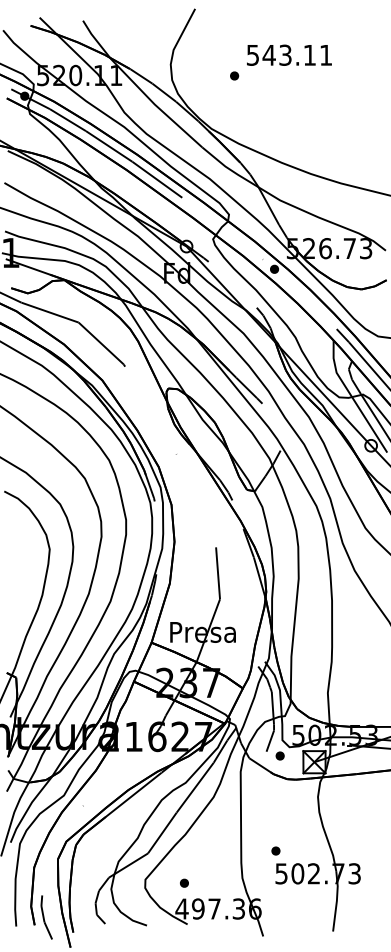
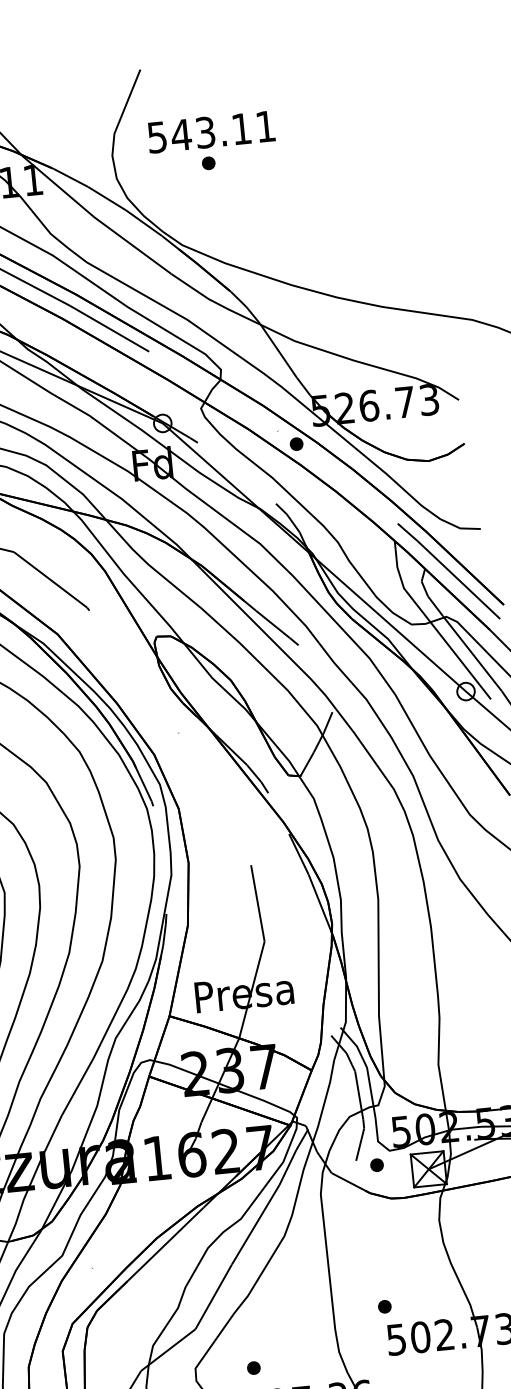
text: (289, 54) -> (211, 130), moved

